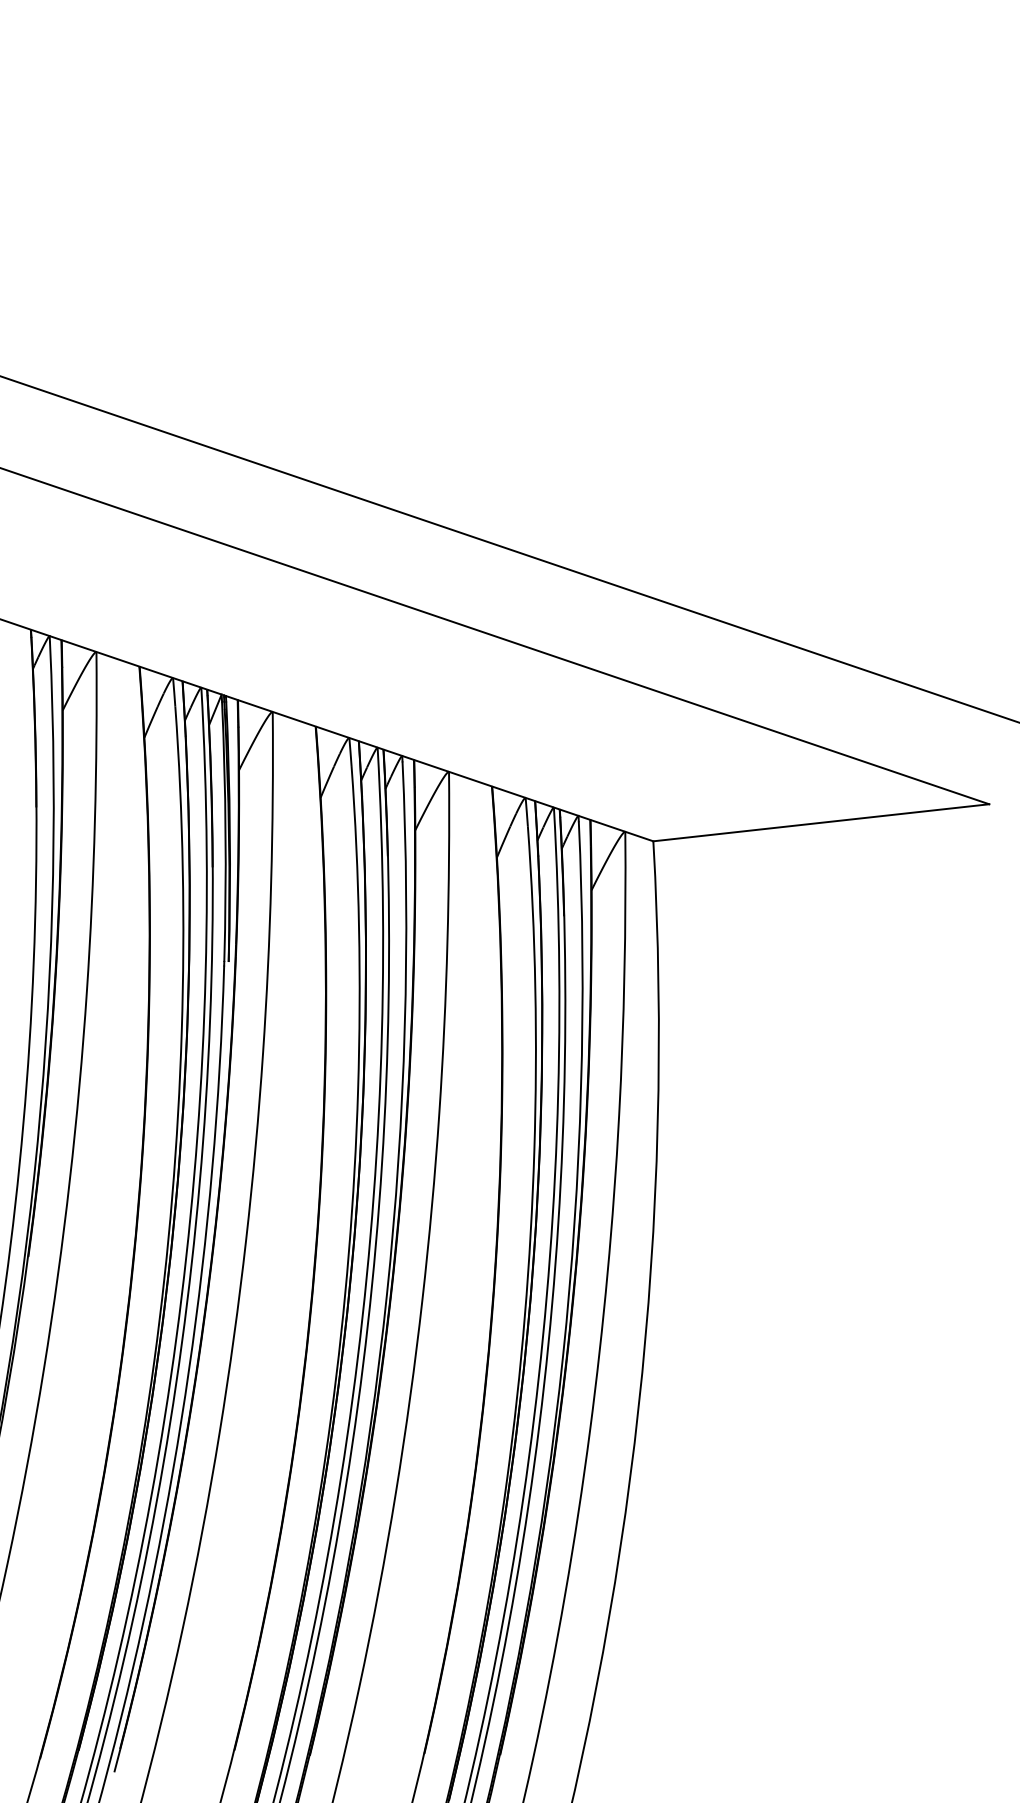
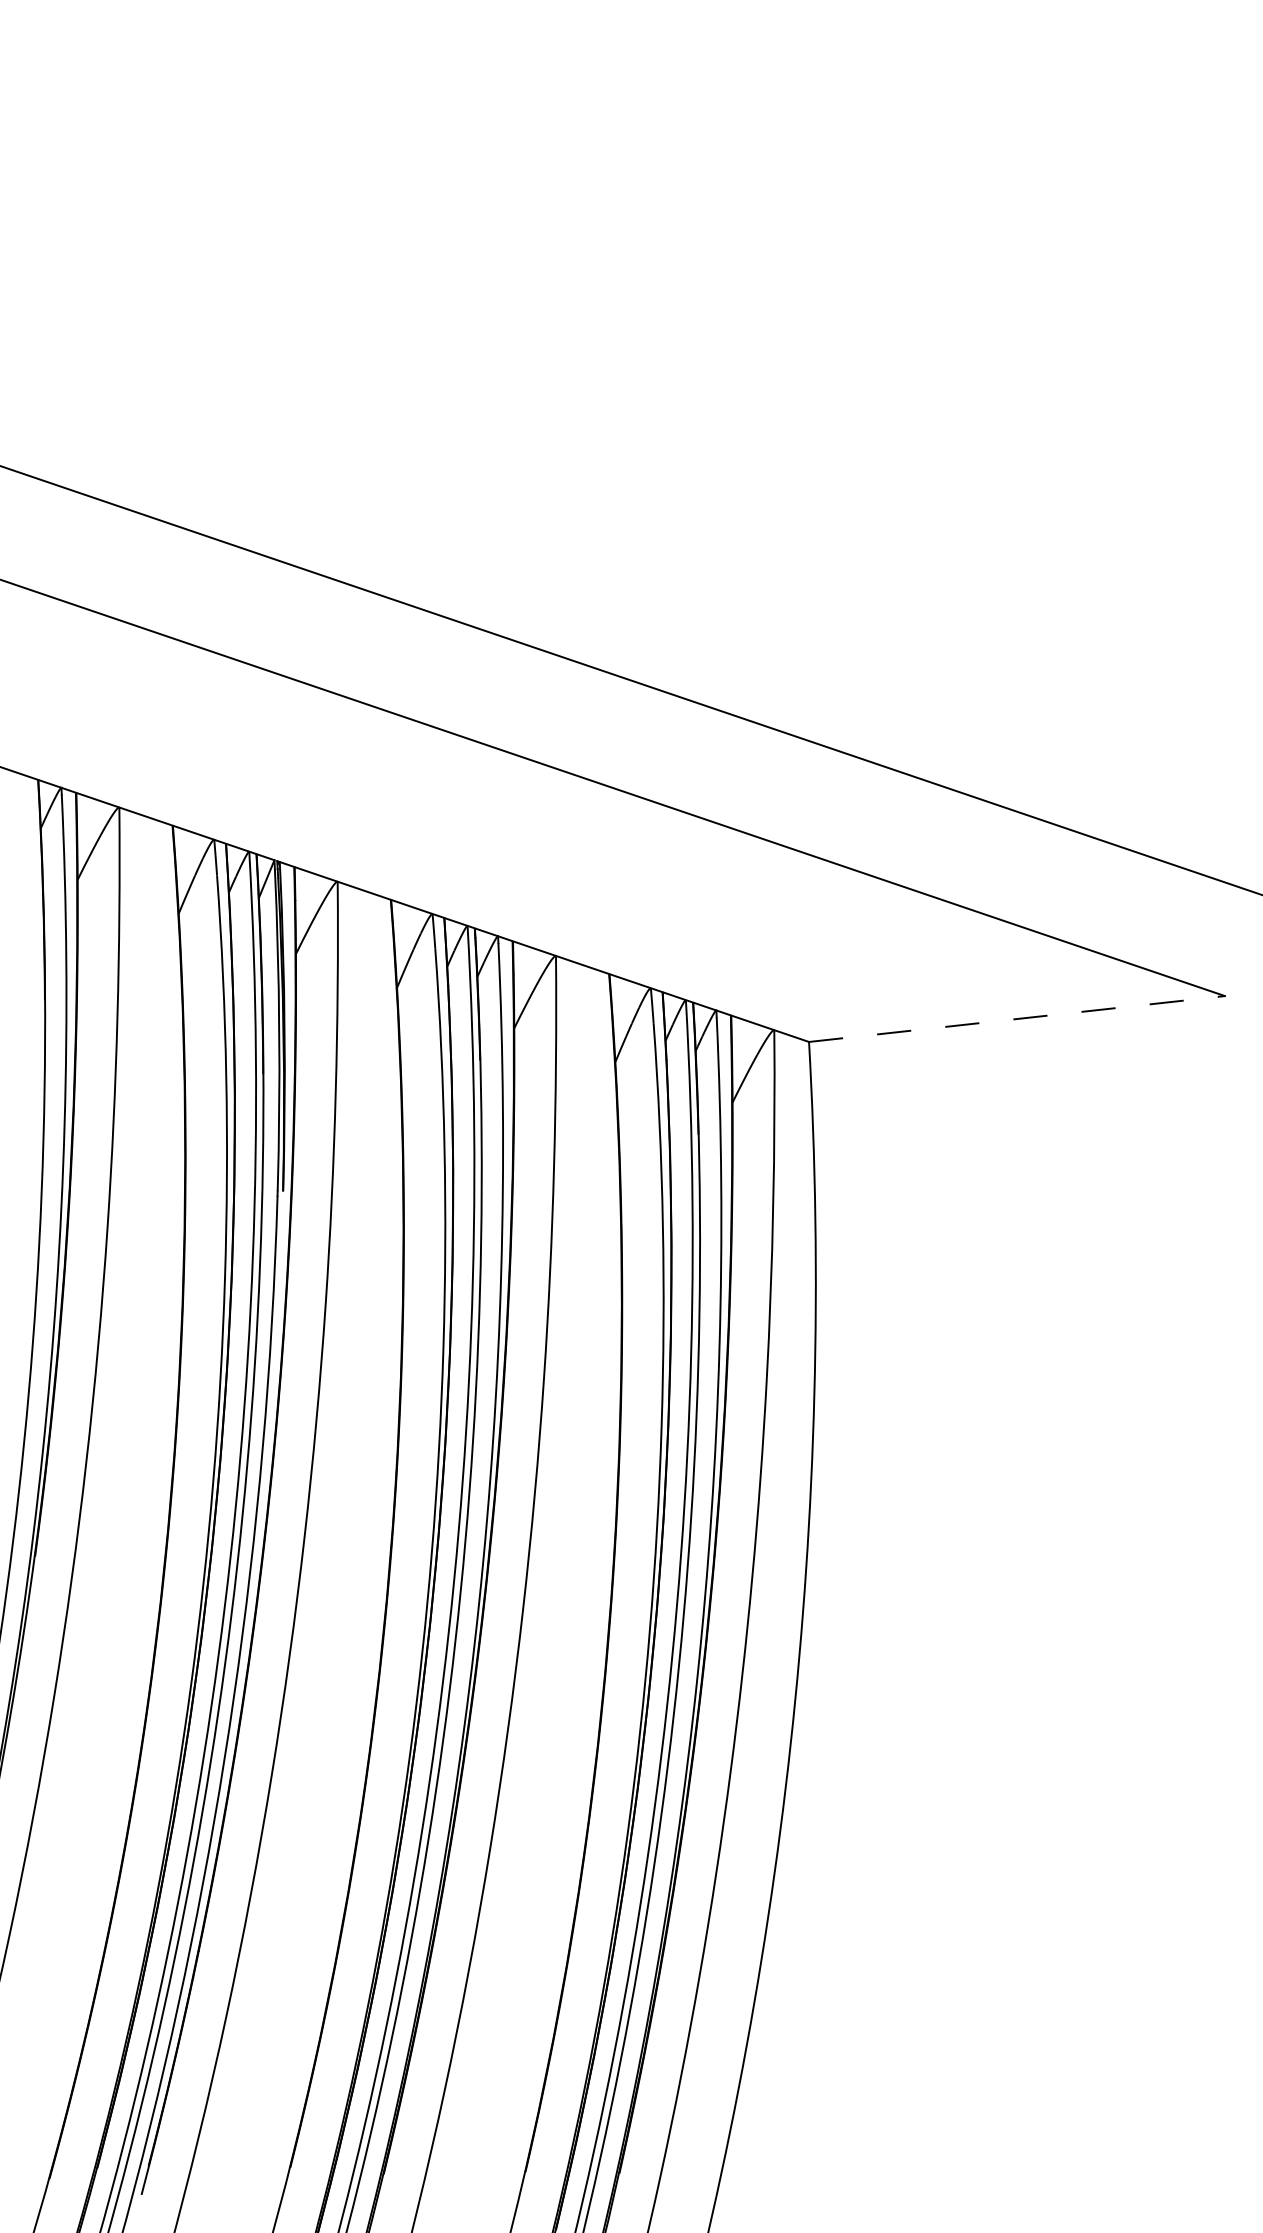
line: (821, 822) -> (1017, 1018), solid -> dashed

